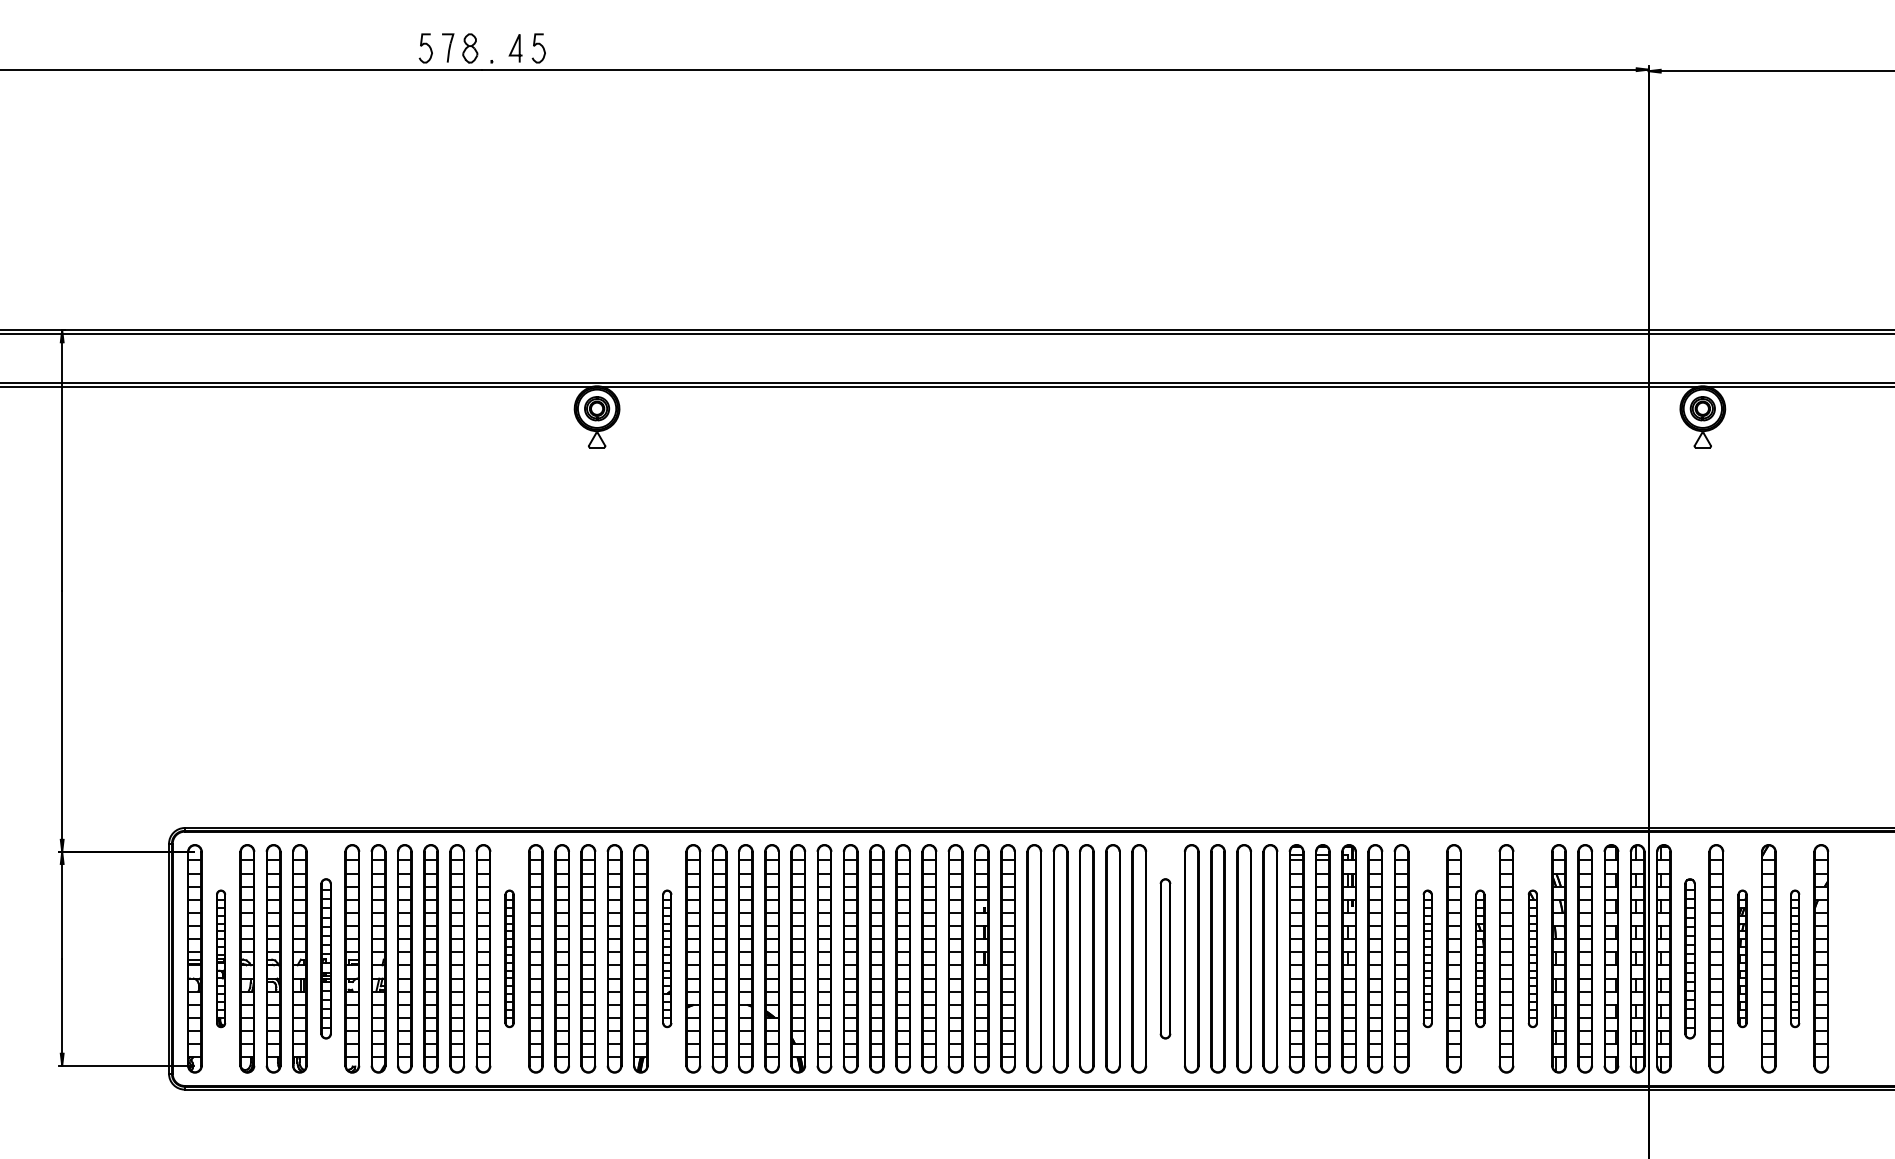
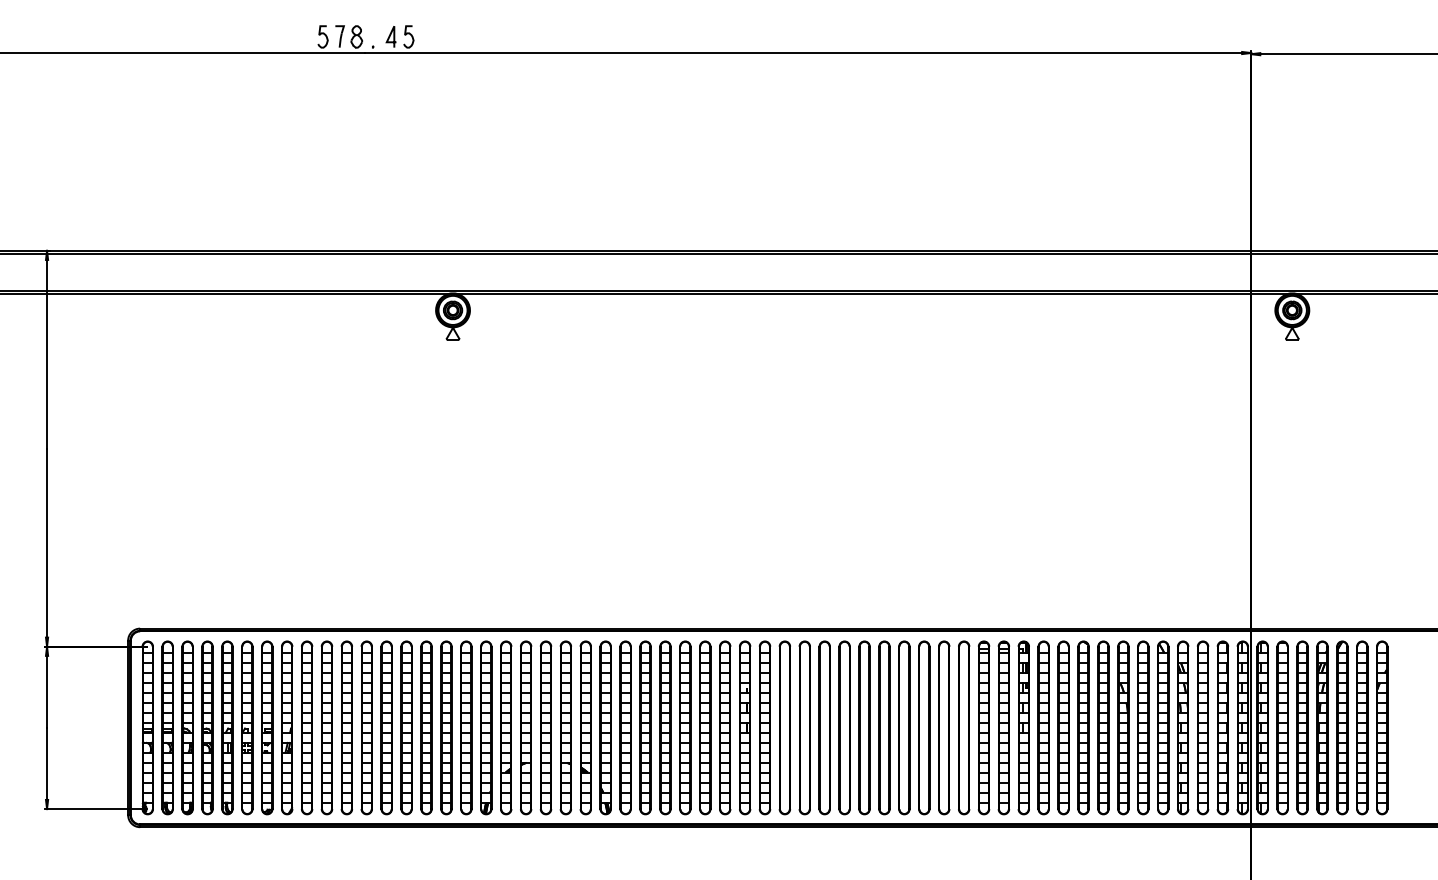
part: (220, 958) -> (167, 727), size x1.67
part: (326, 958) -> (247, 727), size x1.43
part: (509, 958) -> (386, 727), size x1.67
part: (667, 958) -> (506, 727), size x1.67
part: (1165, 958) -> (884, 727), size x1.43
part: (1427, 958) -> (1083, 727), size x1.67
part: (1480, 958) -> (1123, 727), size x1.67
part: (1533, 958) -> (1163, 727), size x1.67
part: (1689, 958) -> (1282, 727), size x1.43
part: (1742, 958) -> (1322, 727), size x1.67
part: (1795, 958) -> (1362, 727), size x1.67

